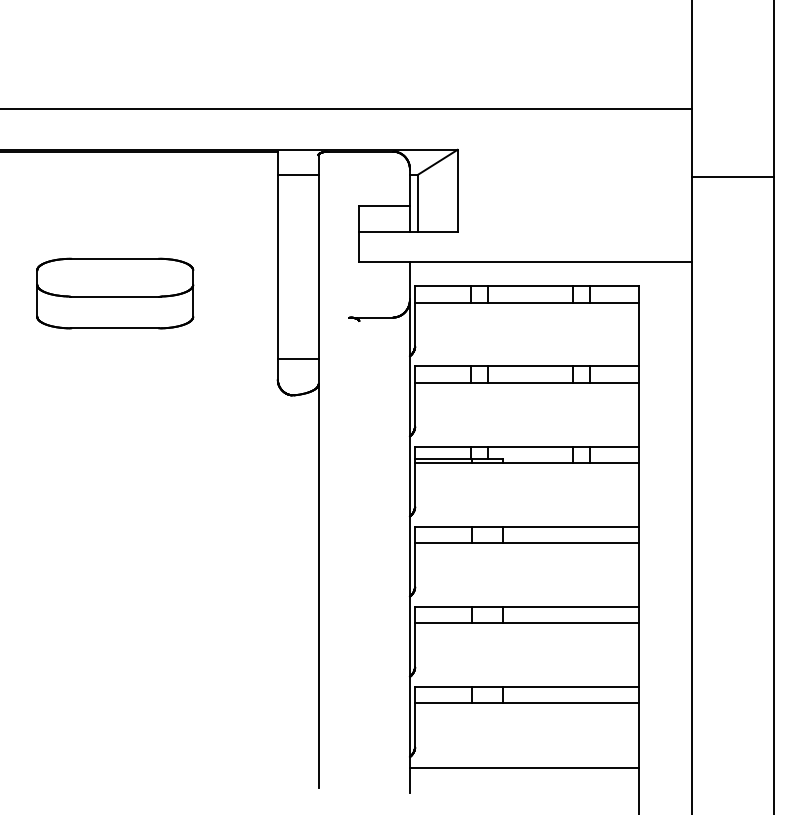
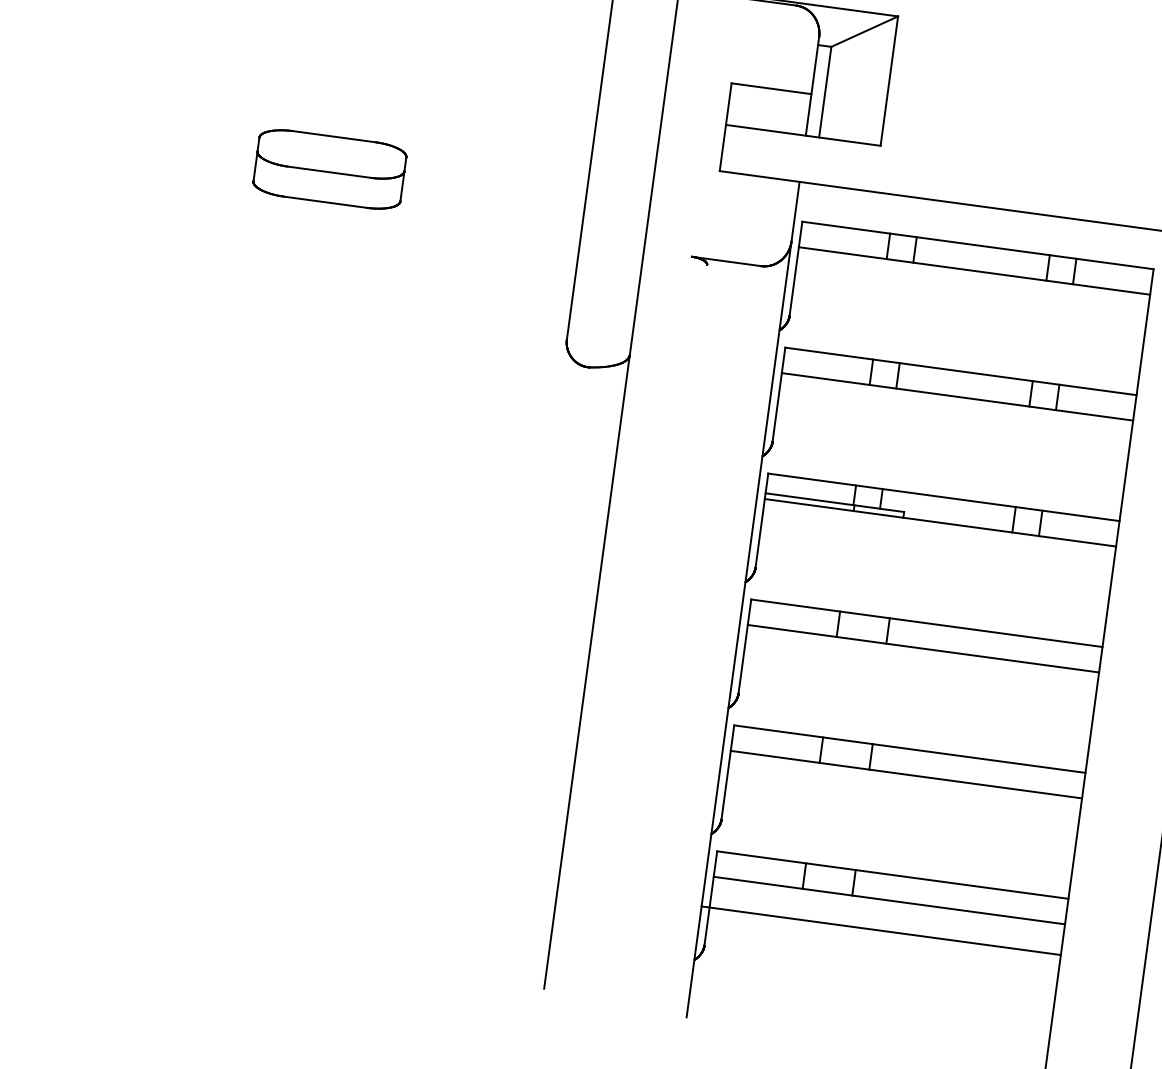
line: (297, 174) -> (641, 21), removed
part: (115, 293) -> (330, 169), size x0.6
line: (297, 358) -> (602, 310), removed
line: (524, 767) -> (881, 930), moved

